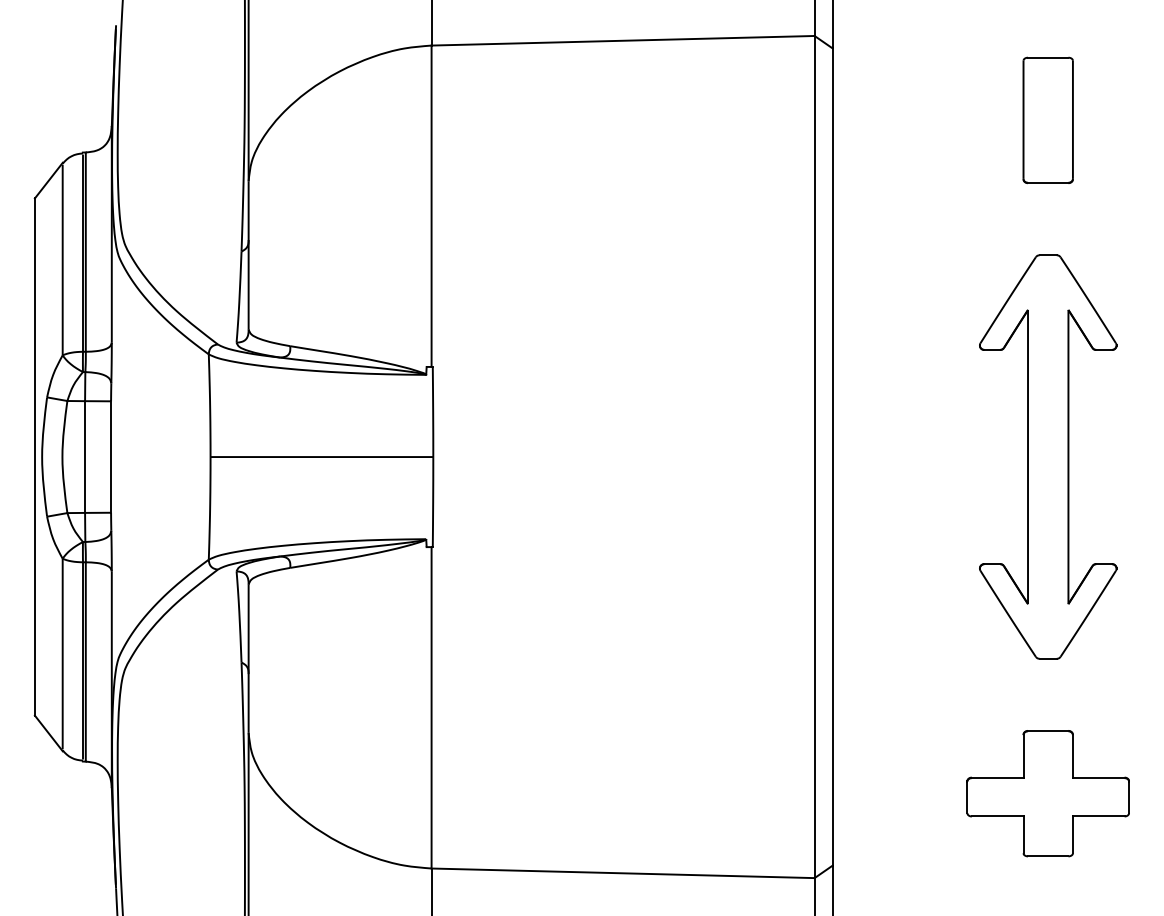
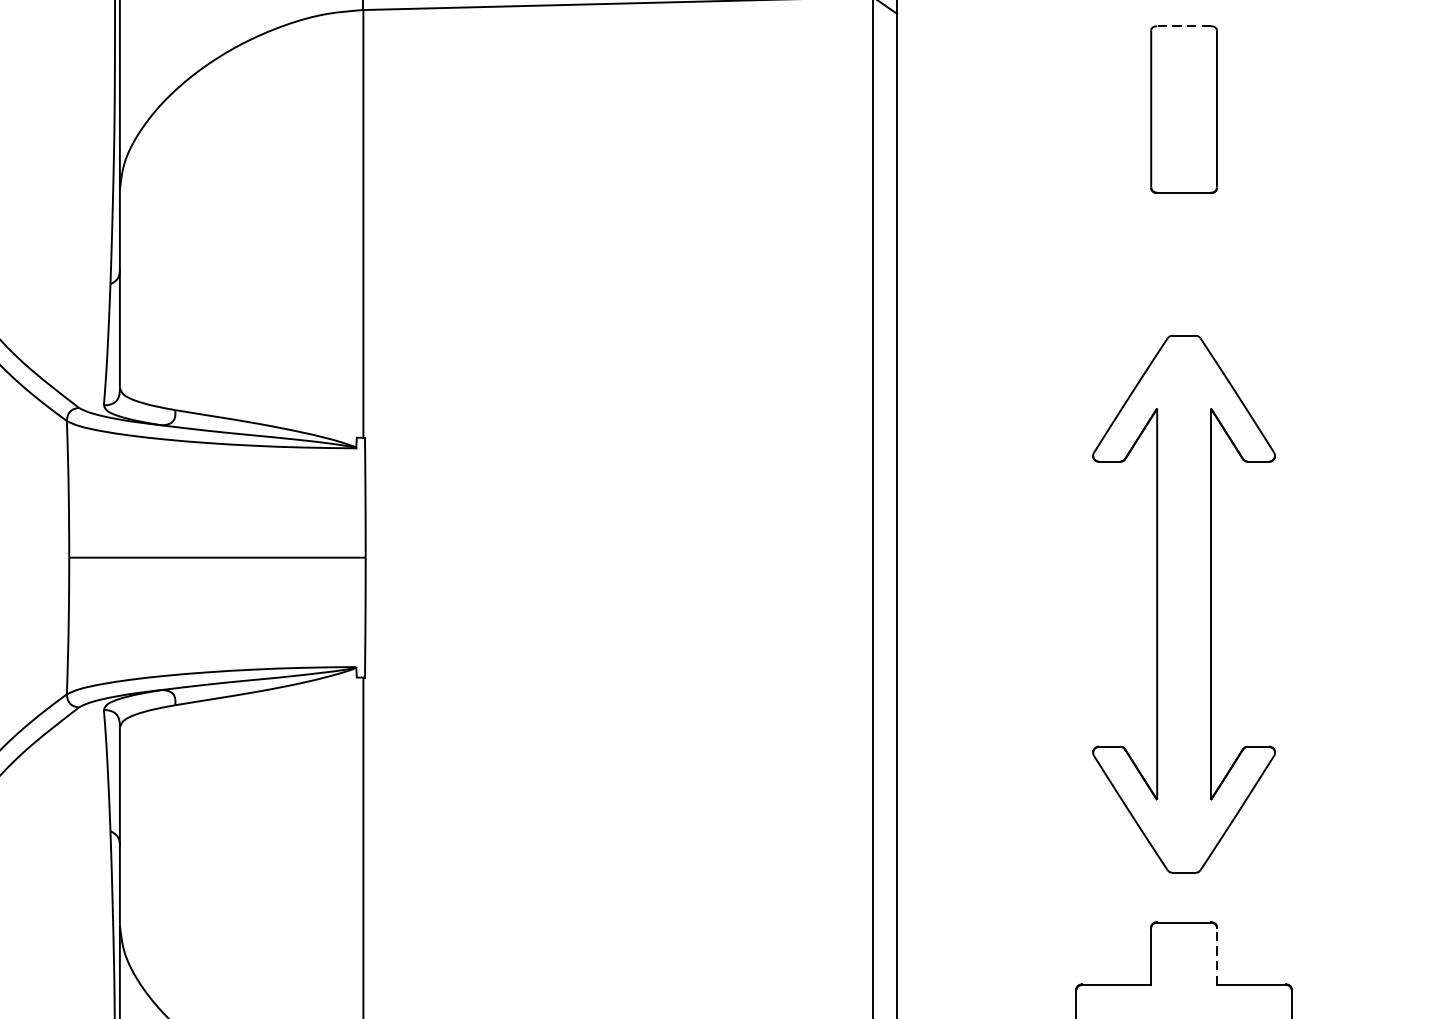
line: (1047, 57) -> (1183, 25), solid -> dashed
part: (1048, 456) -> (1184, 603), moved
line: (1072, 756) -> (1216, 956), solid -> dashed

